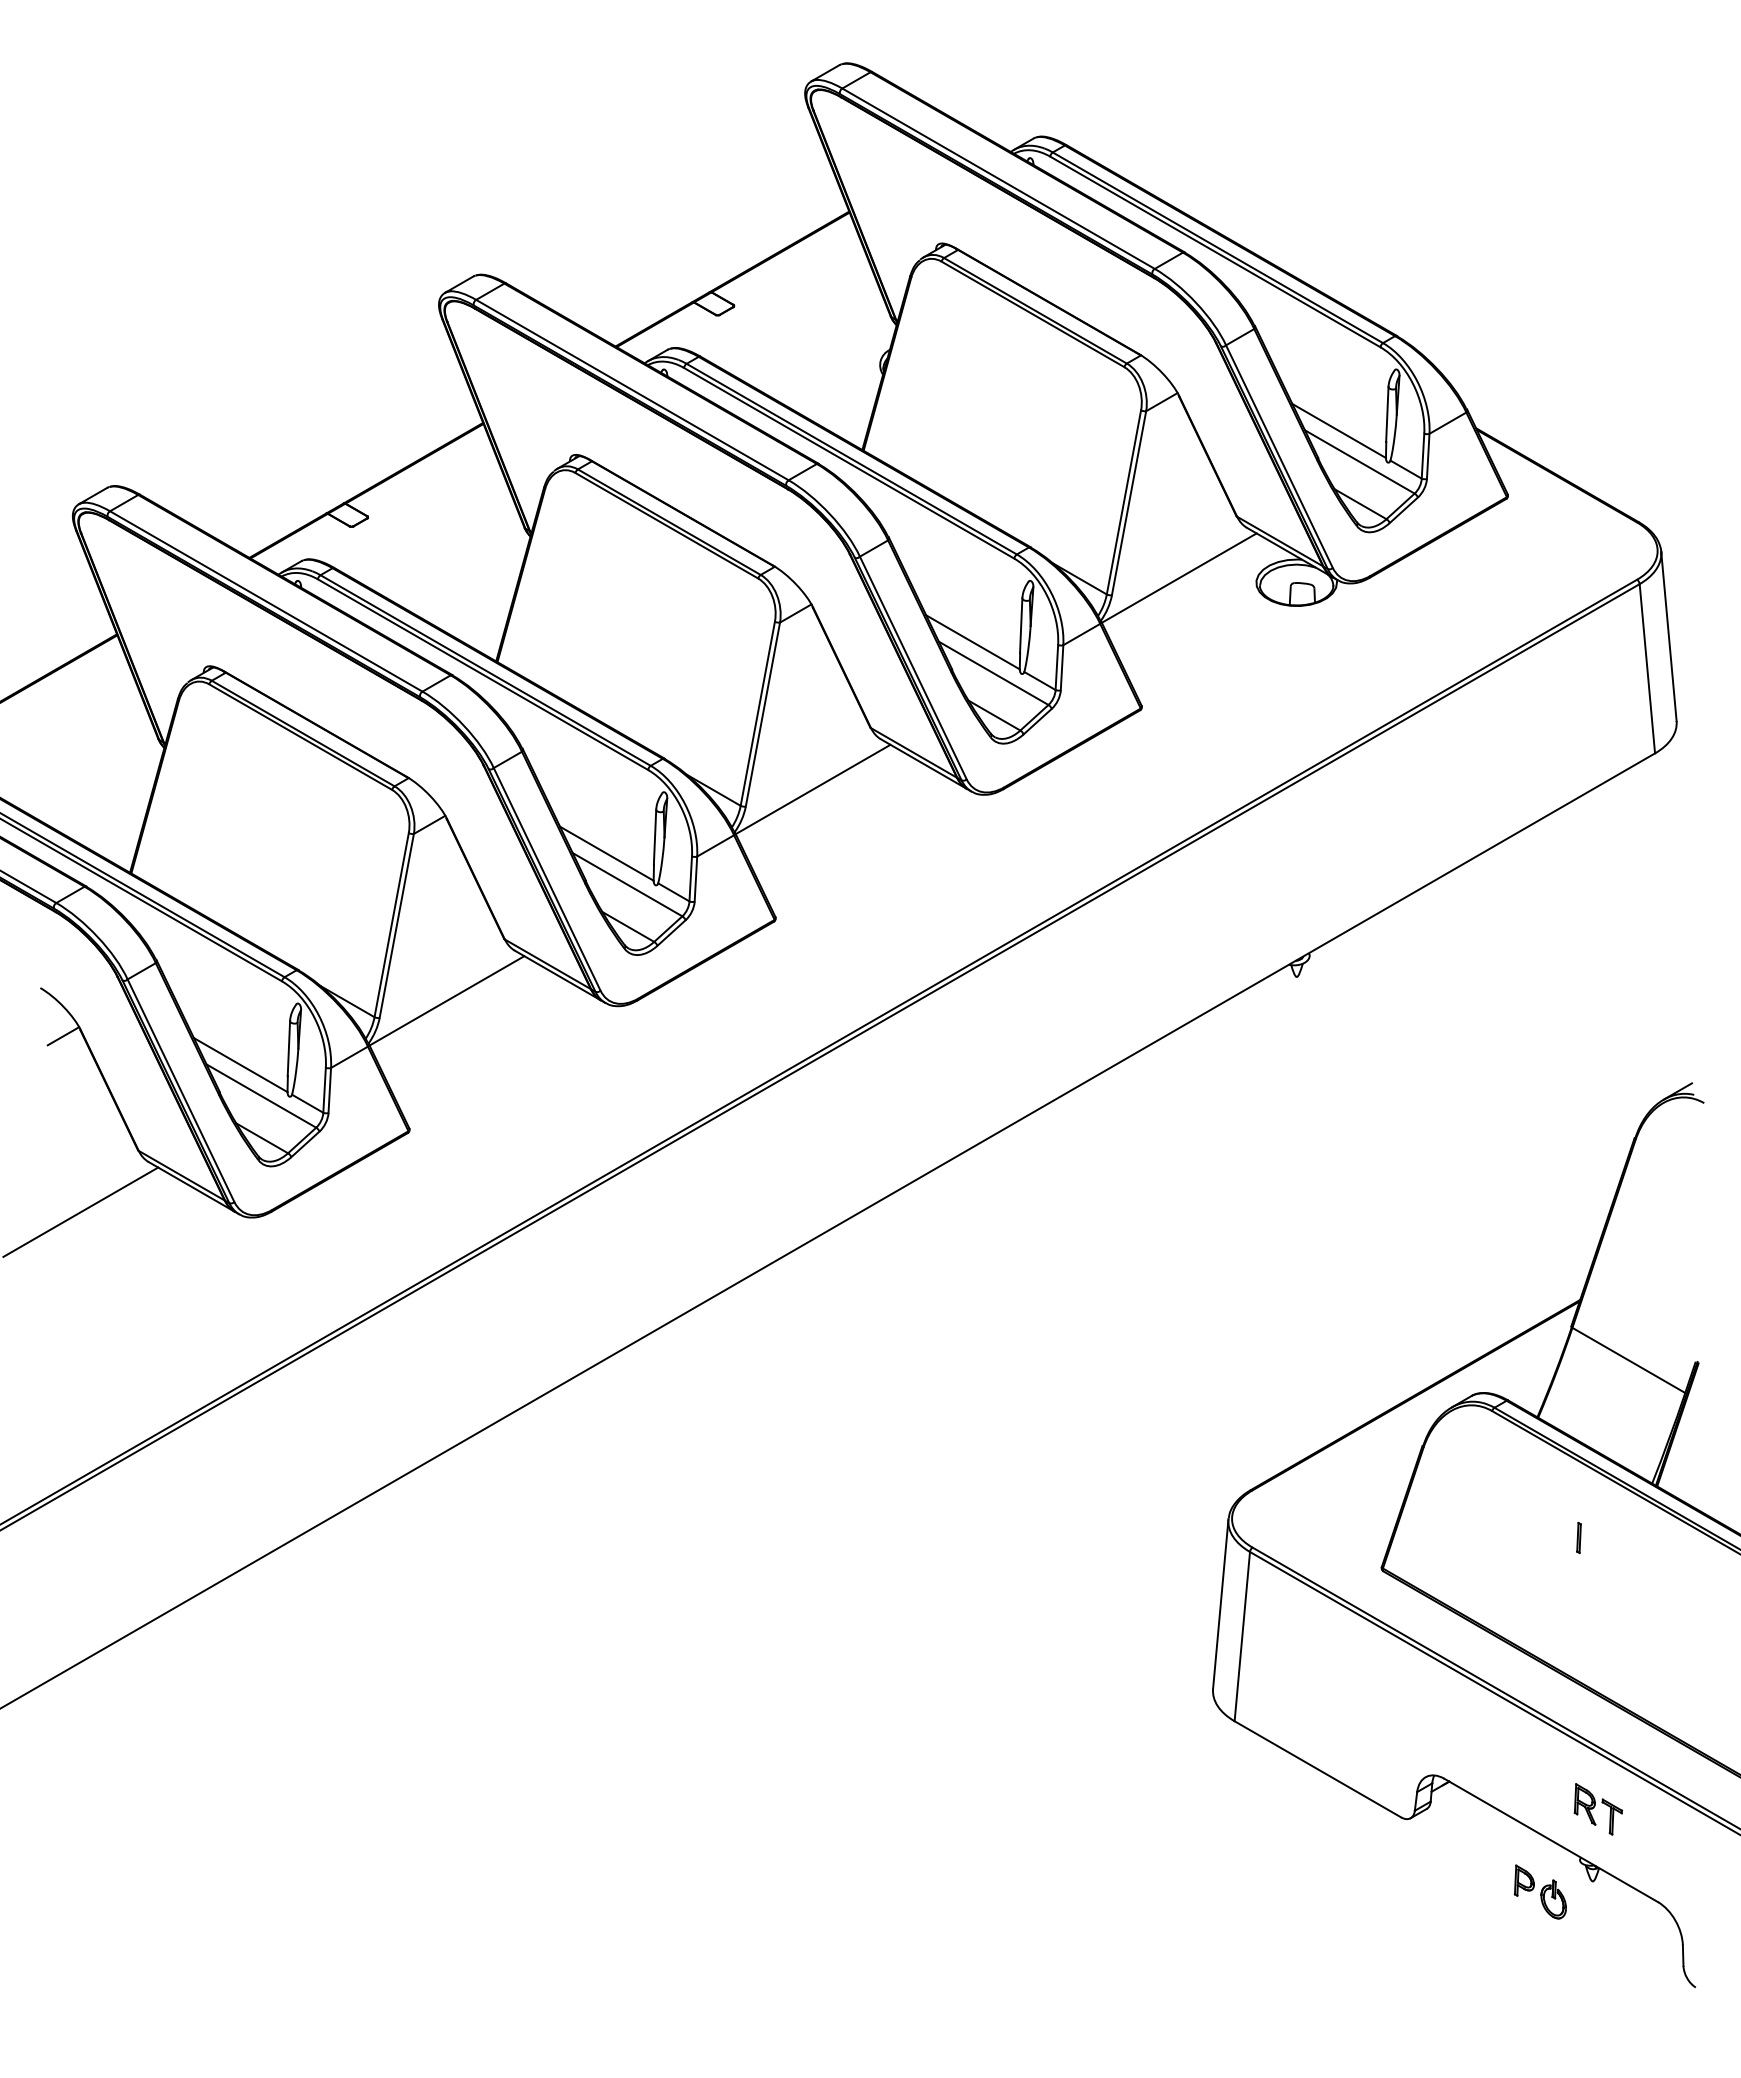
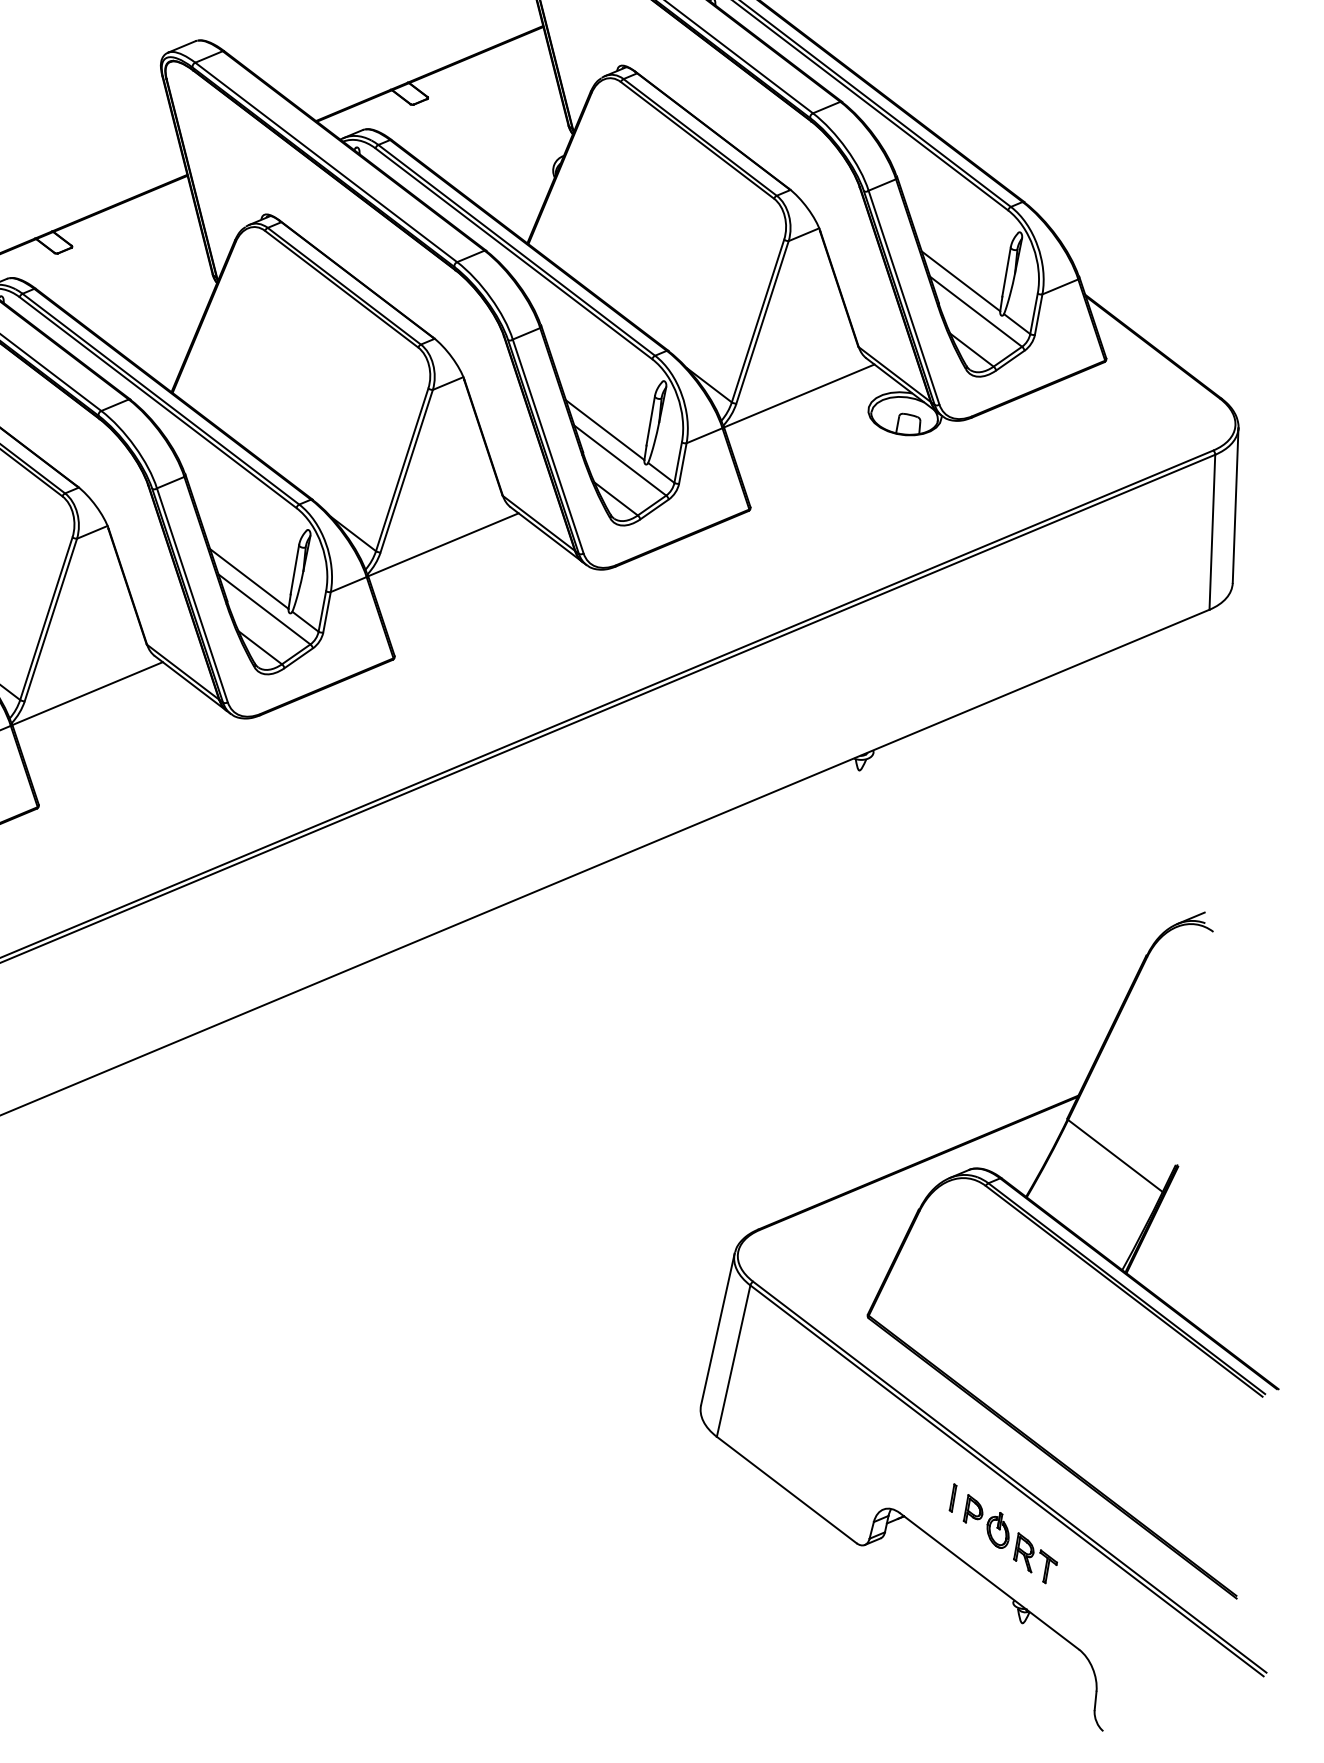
part: (1578, 1537) -> (952, 1497), moved
part: (1539, 1891) -> (986, 1521), moved

